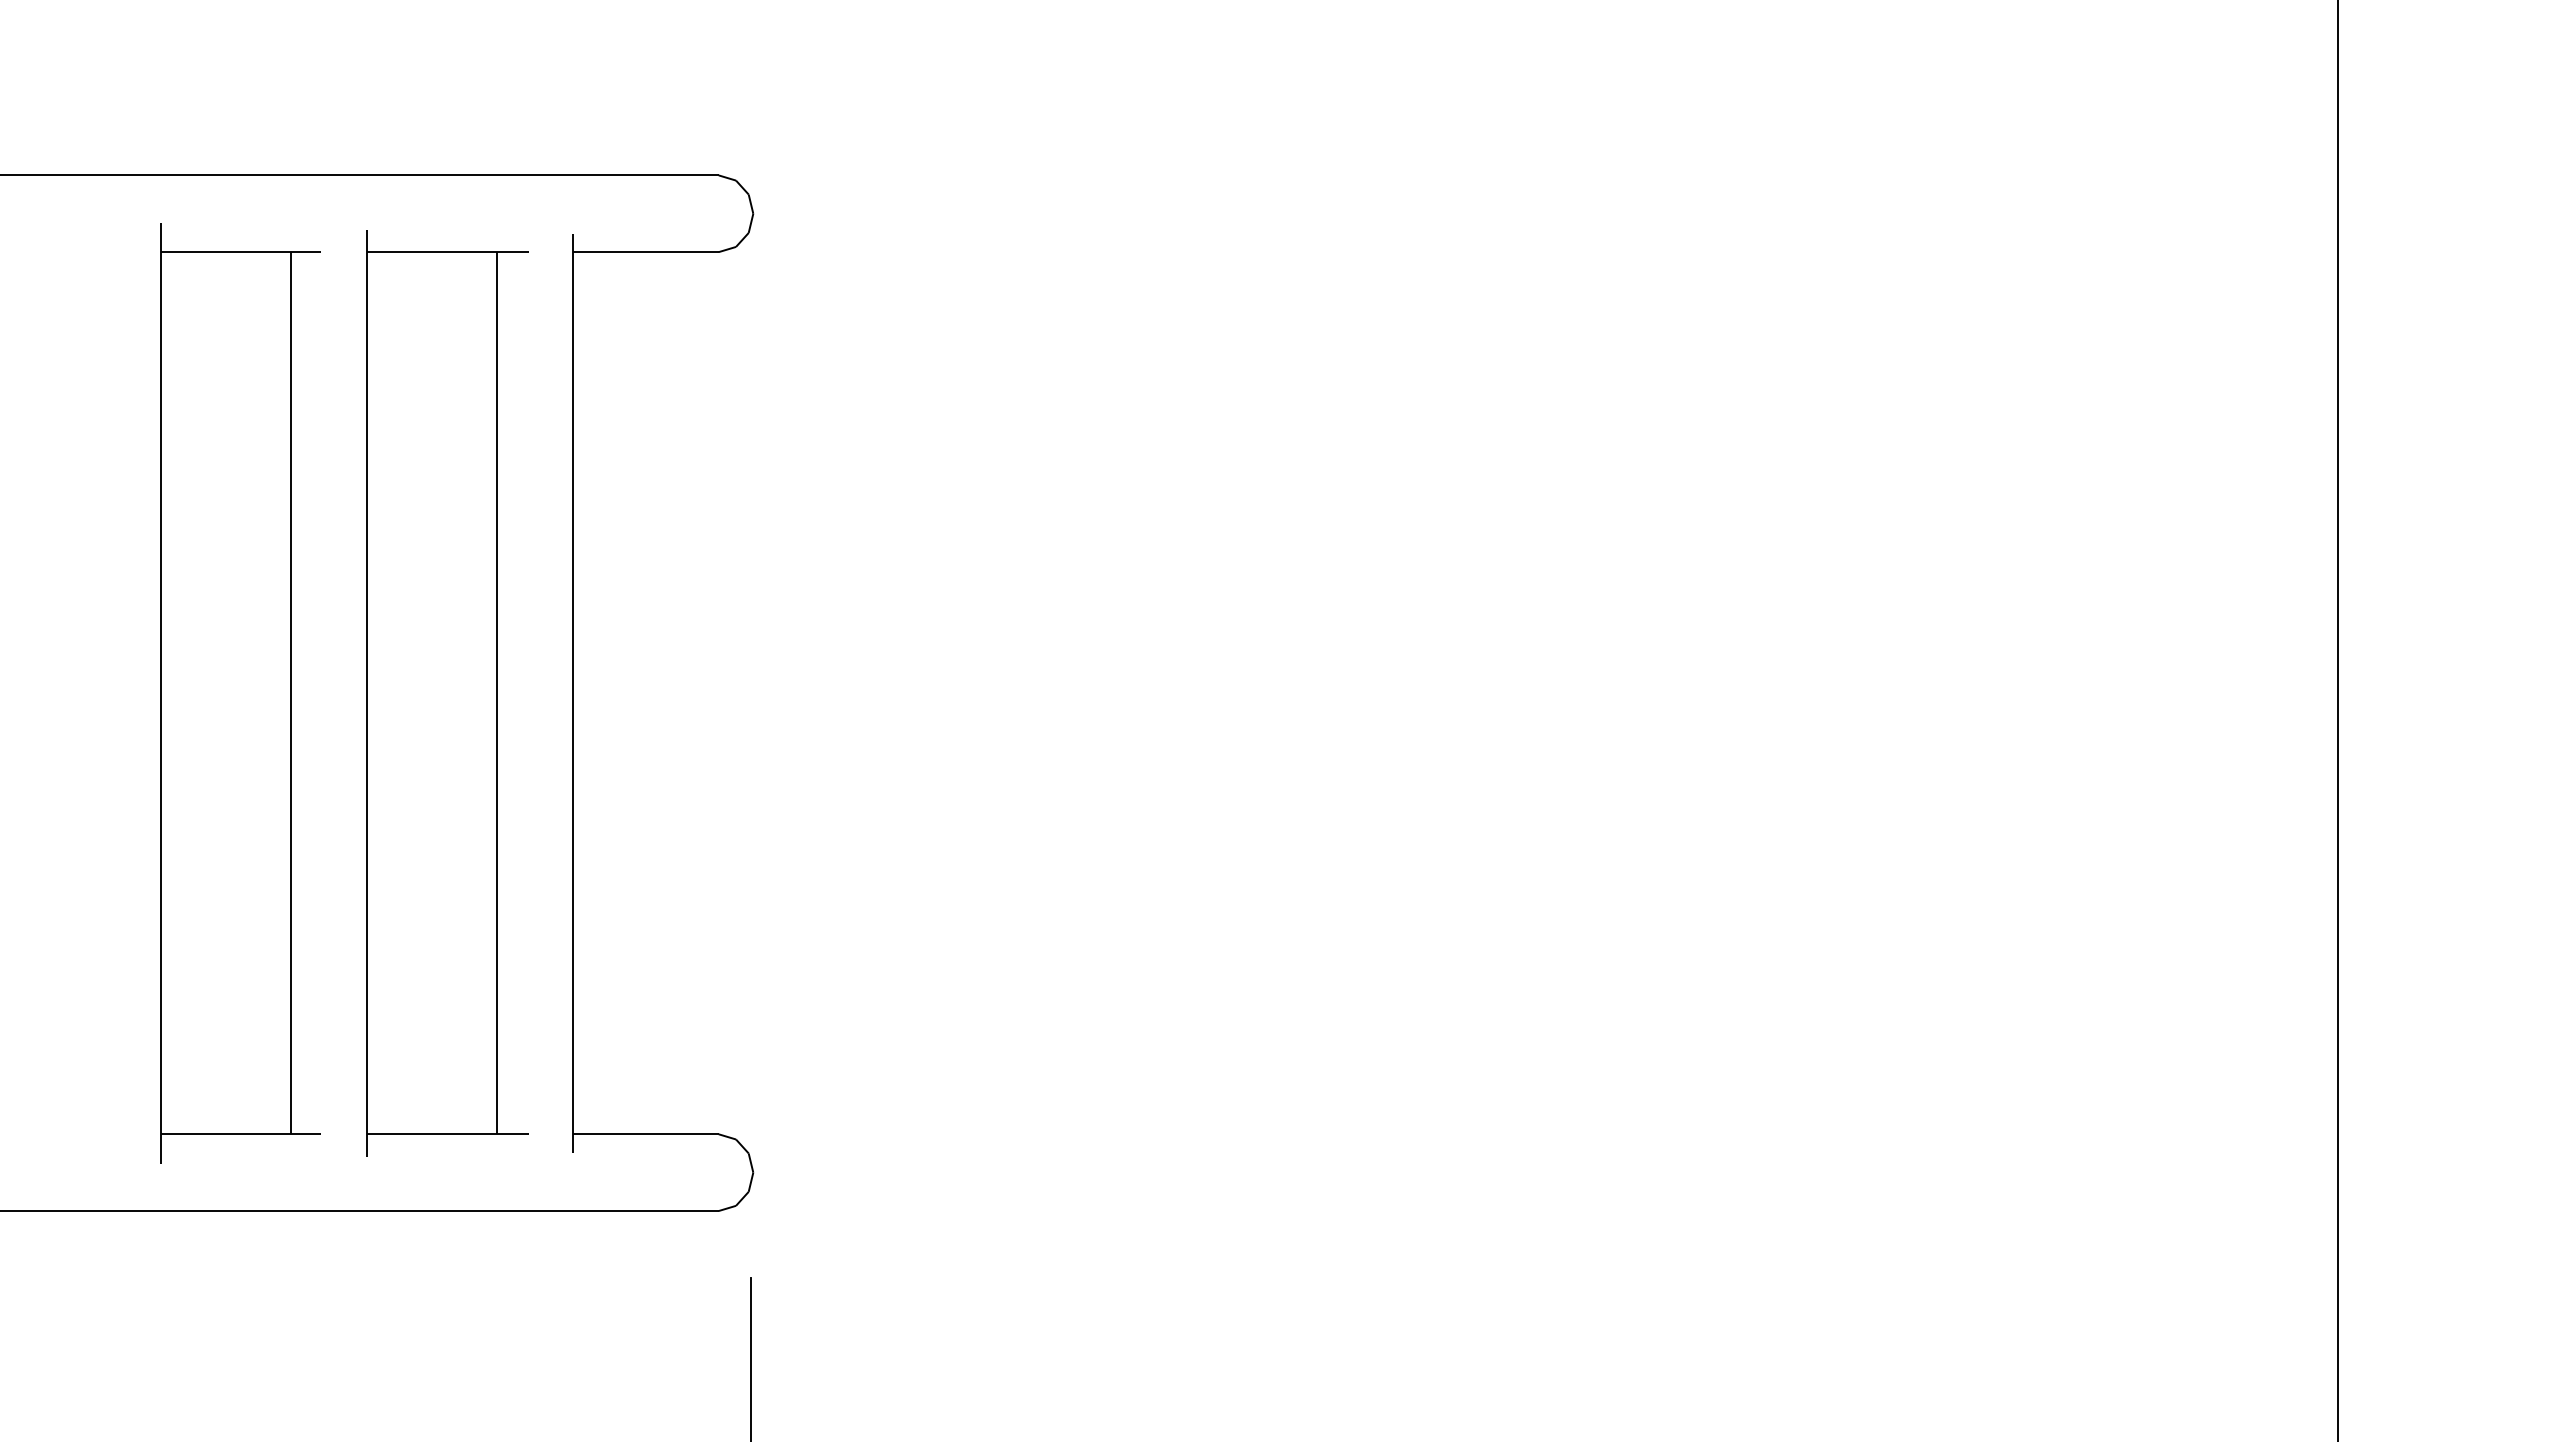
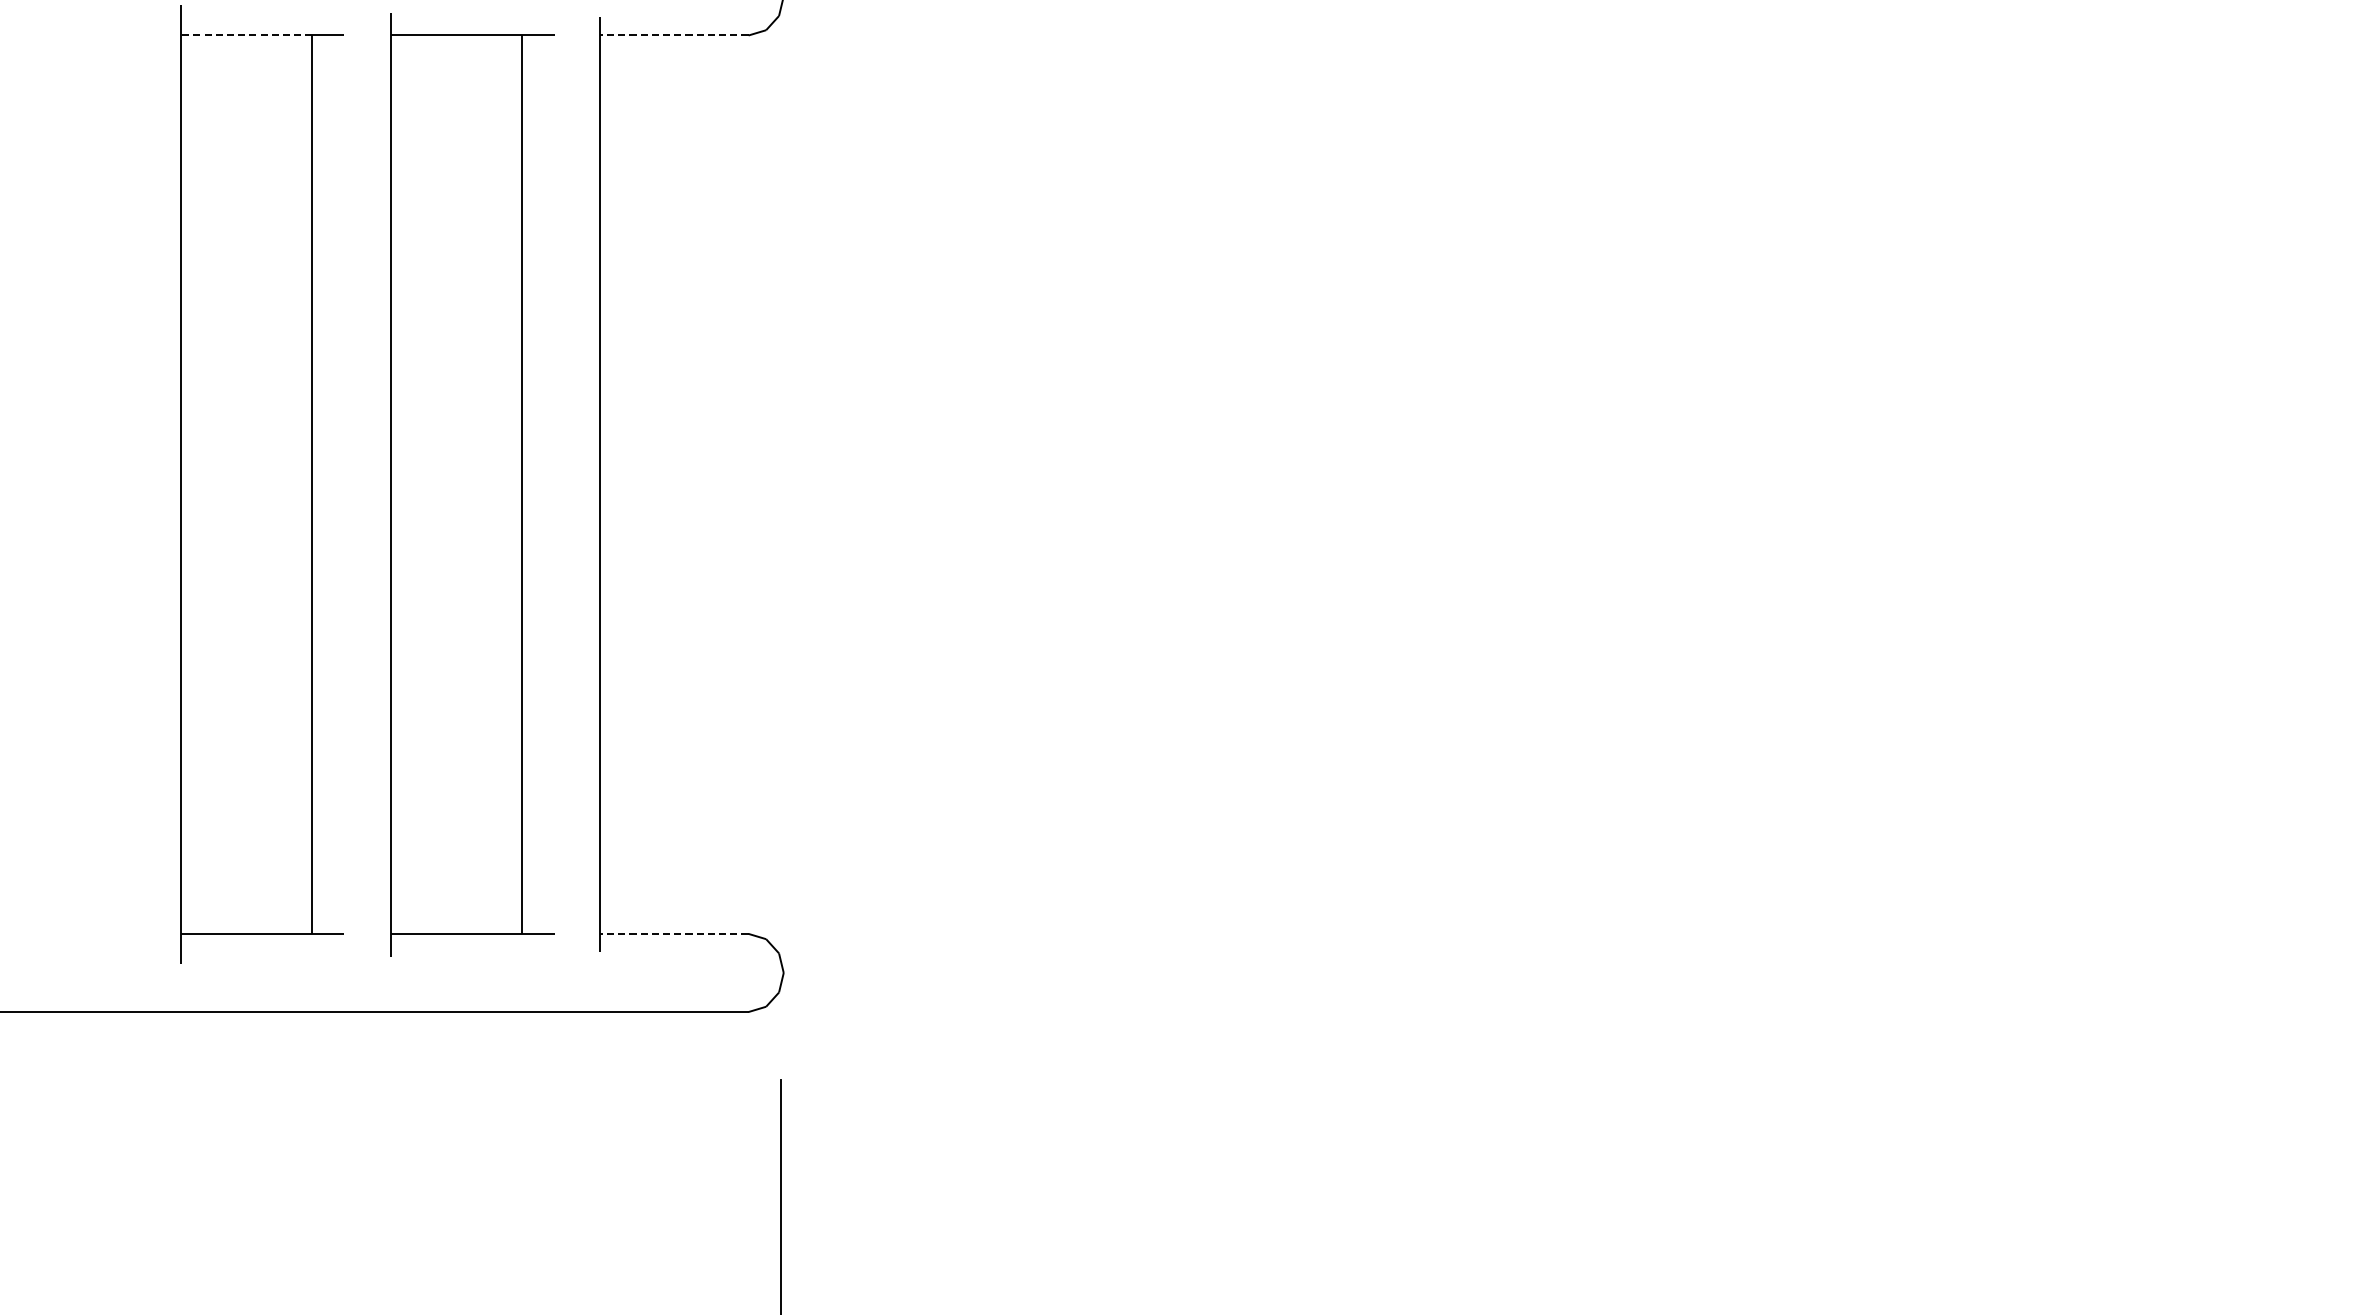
line: (225, 252) -> (246, 35), solid -> dashed
line: (646, 252) -> (674, 35), solid -> dashed
line: (646, 1134) -> (674, 934), solid -> dashed

